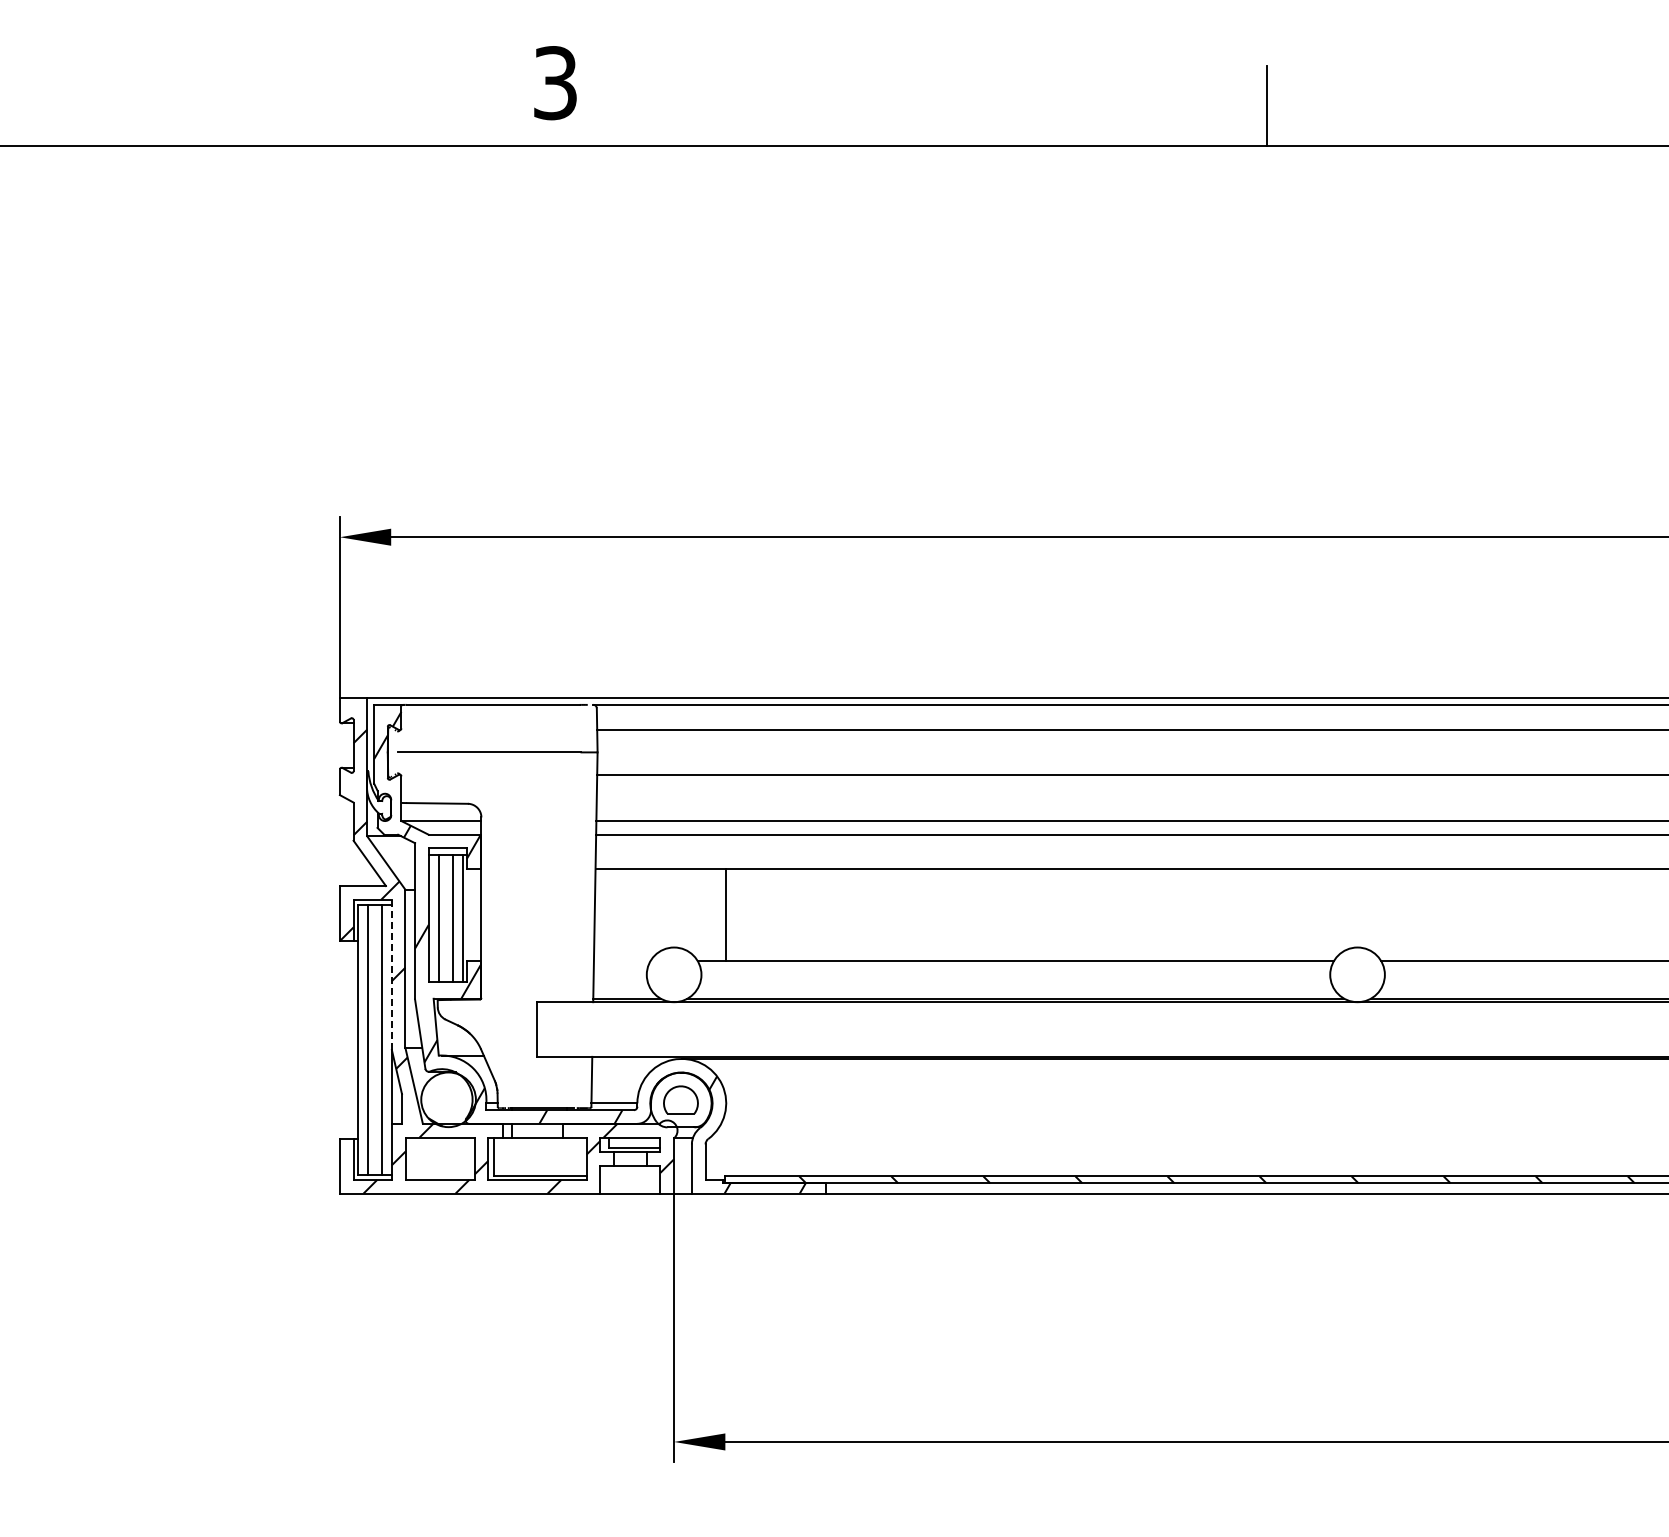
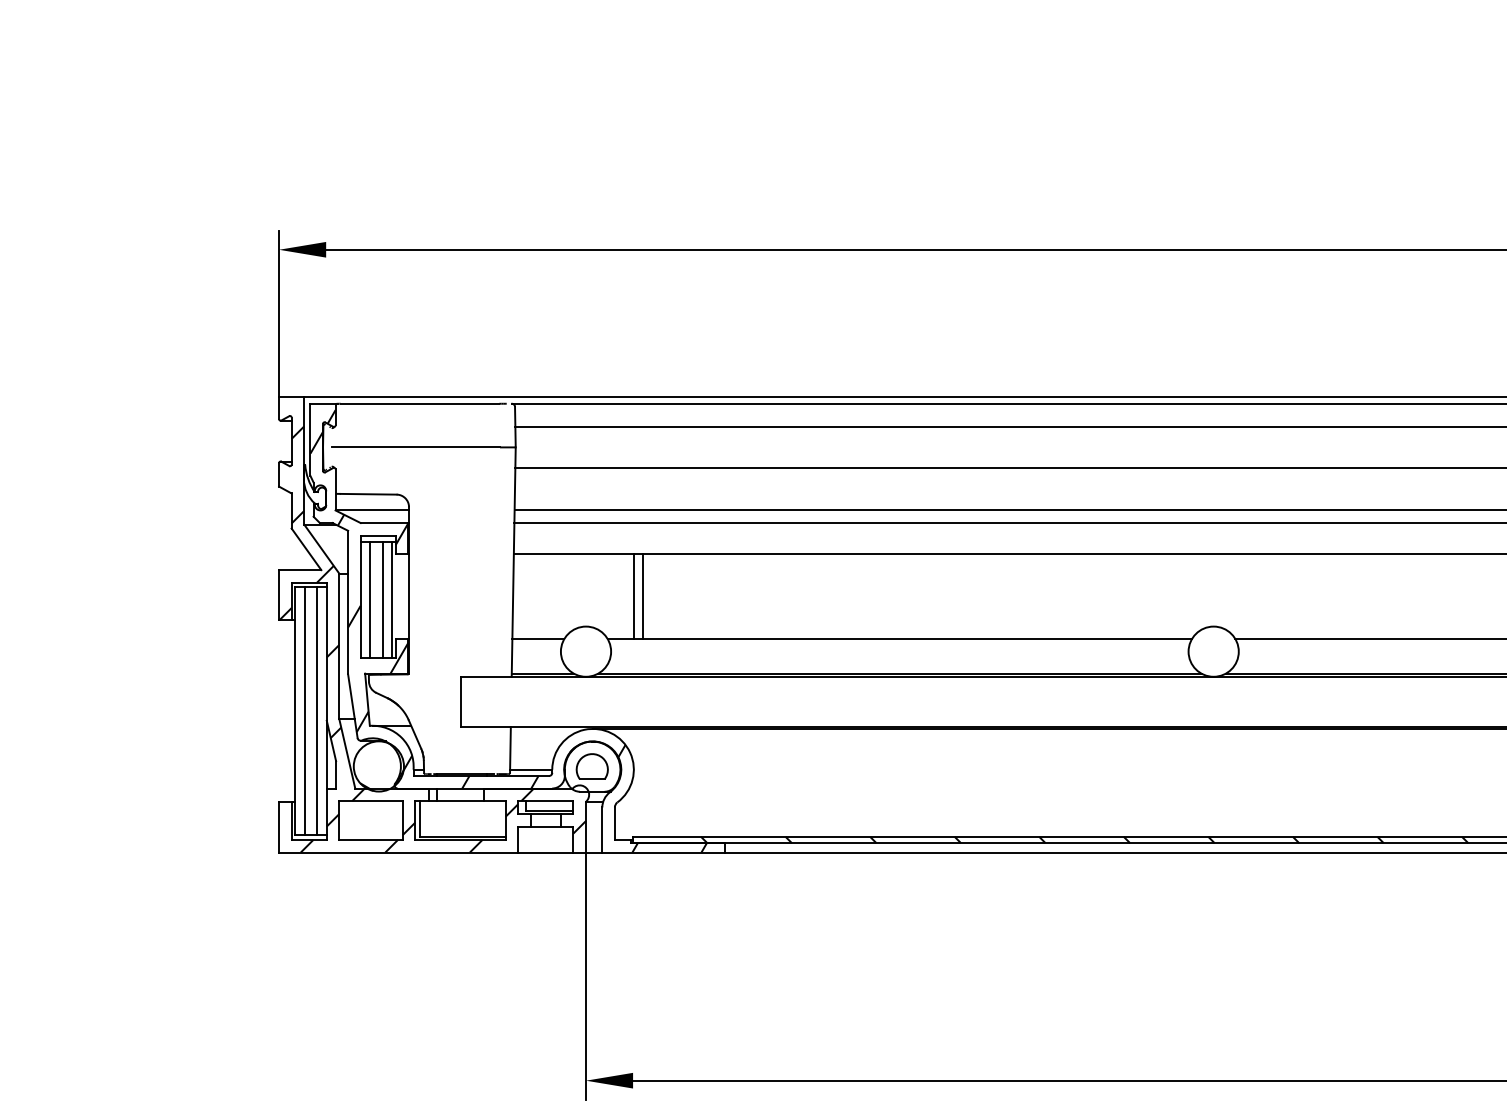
line: (736, 914) -> (643, 596), added
line: (621, 961) -> (537, 639), added
line: (391, 975) -> (326, 652), dashed -> solid

